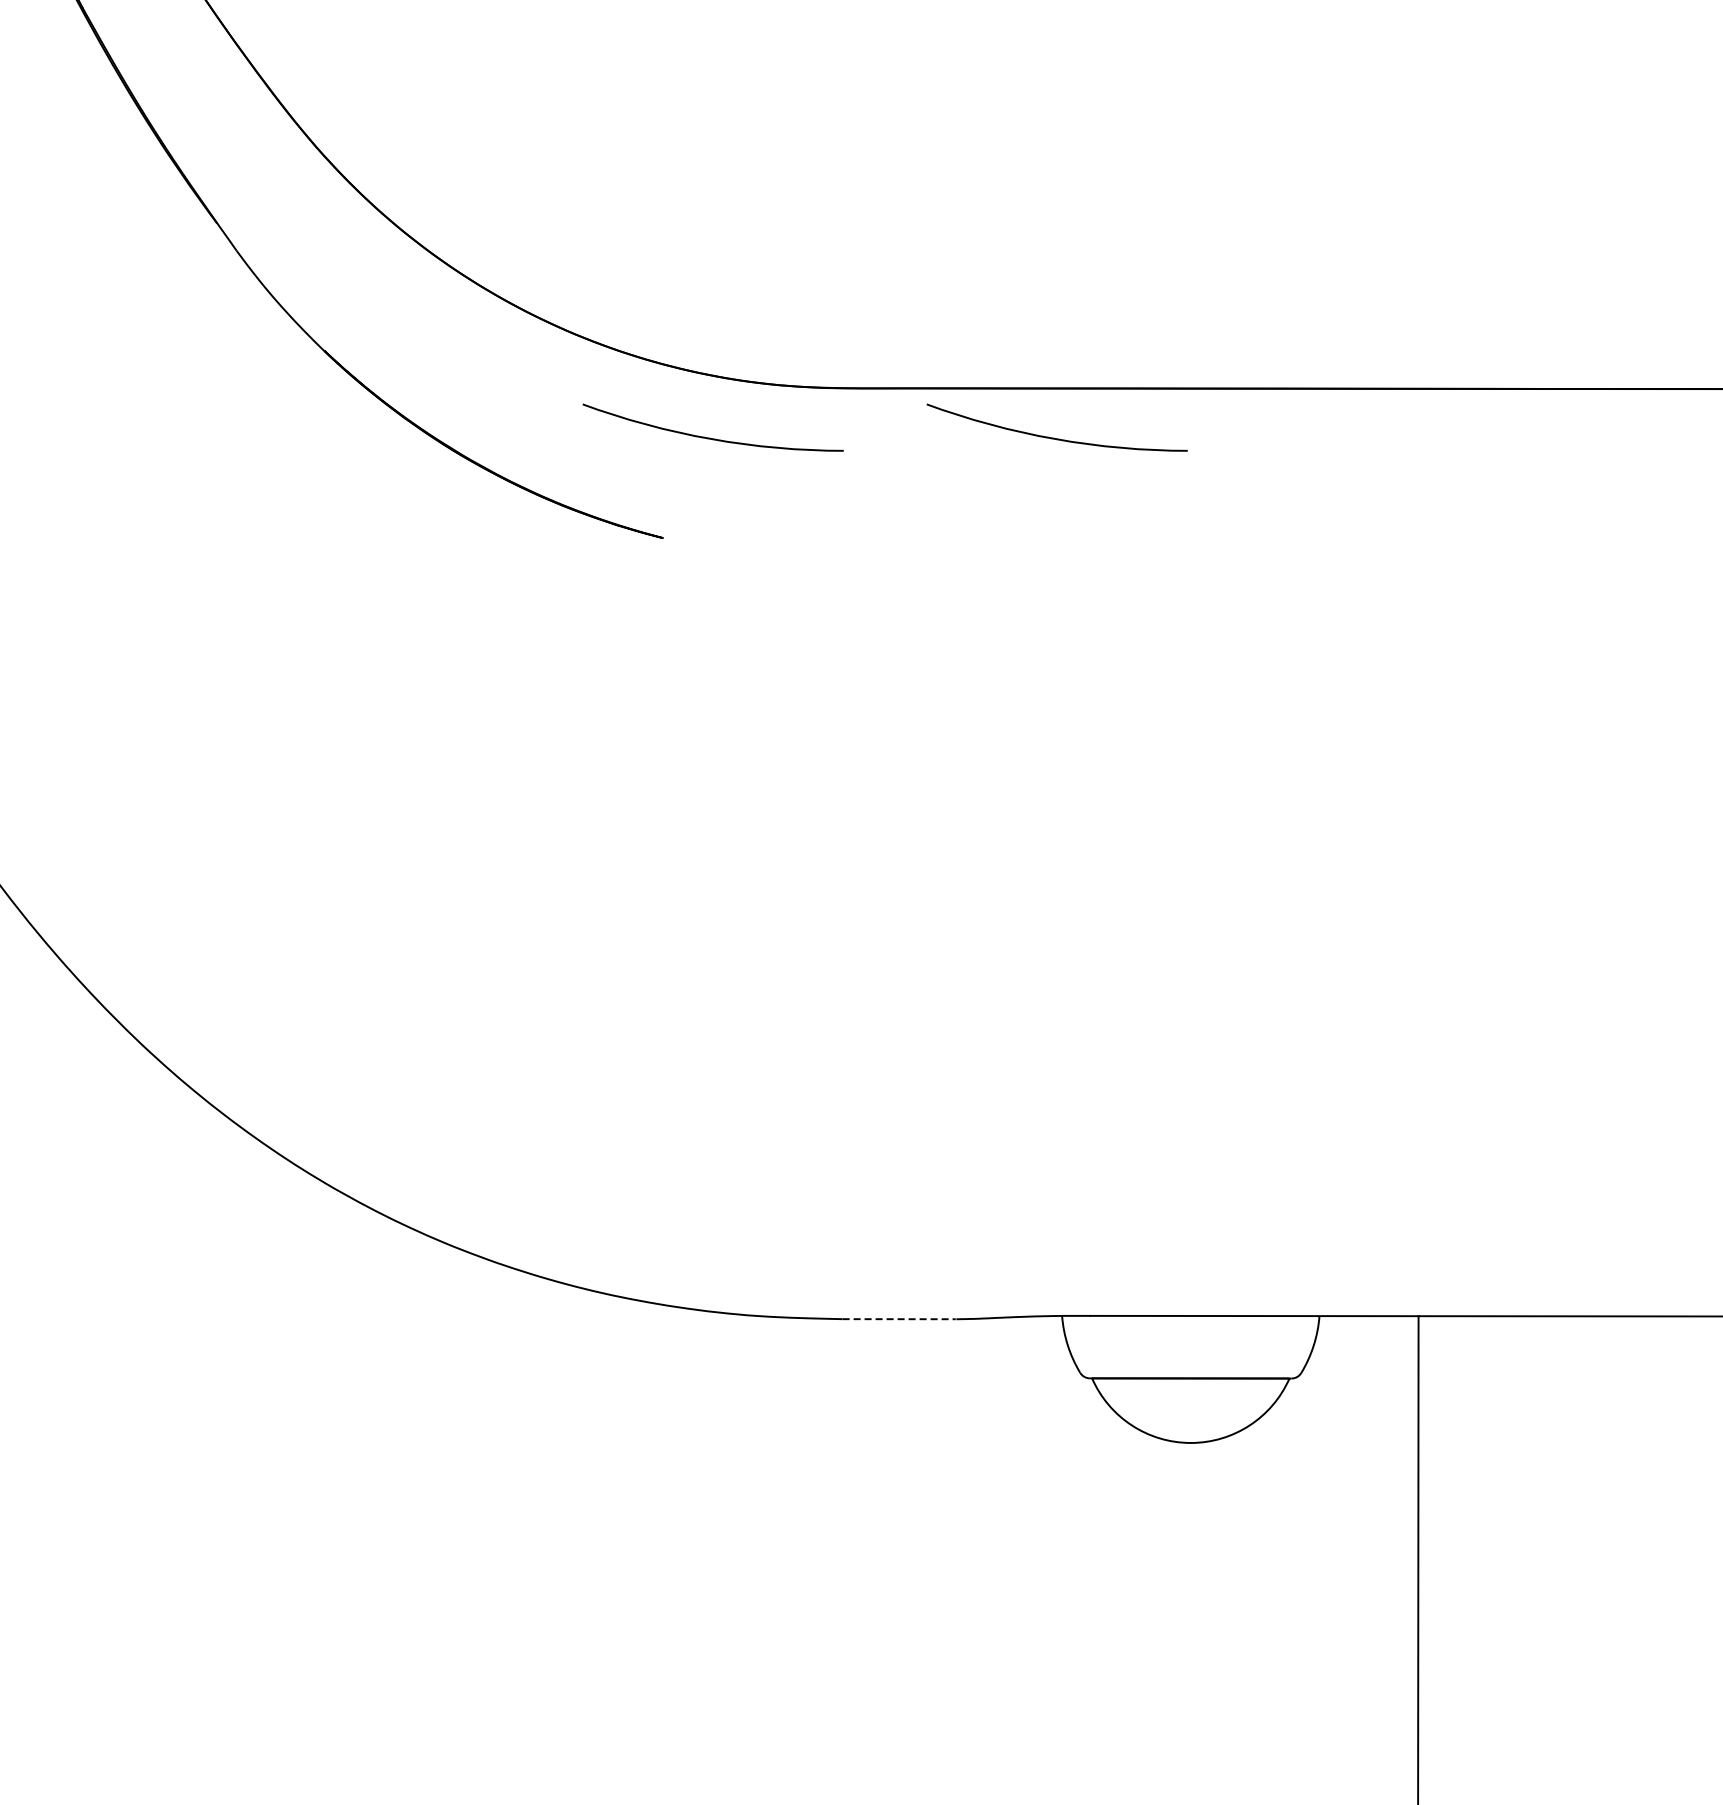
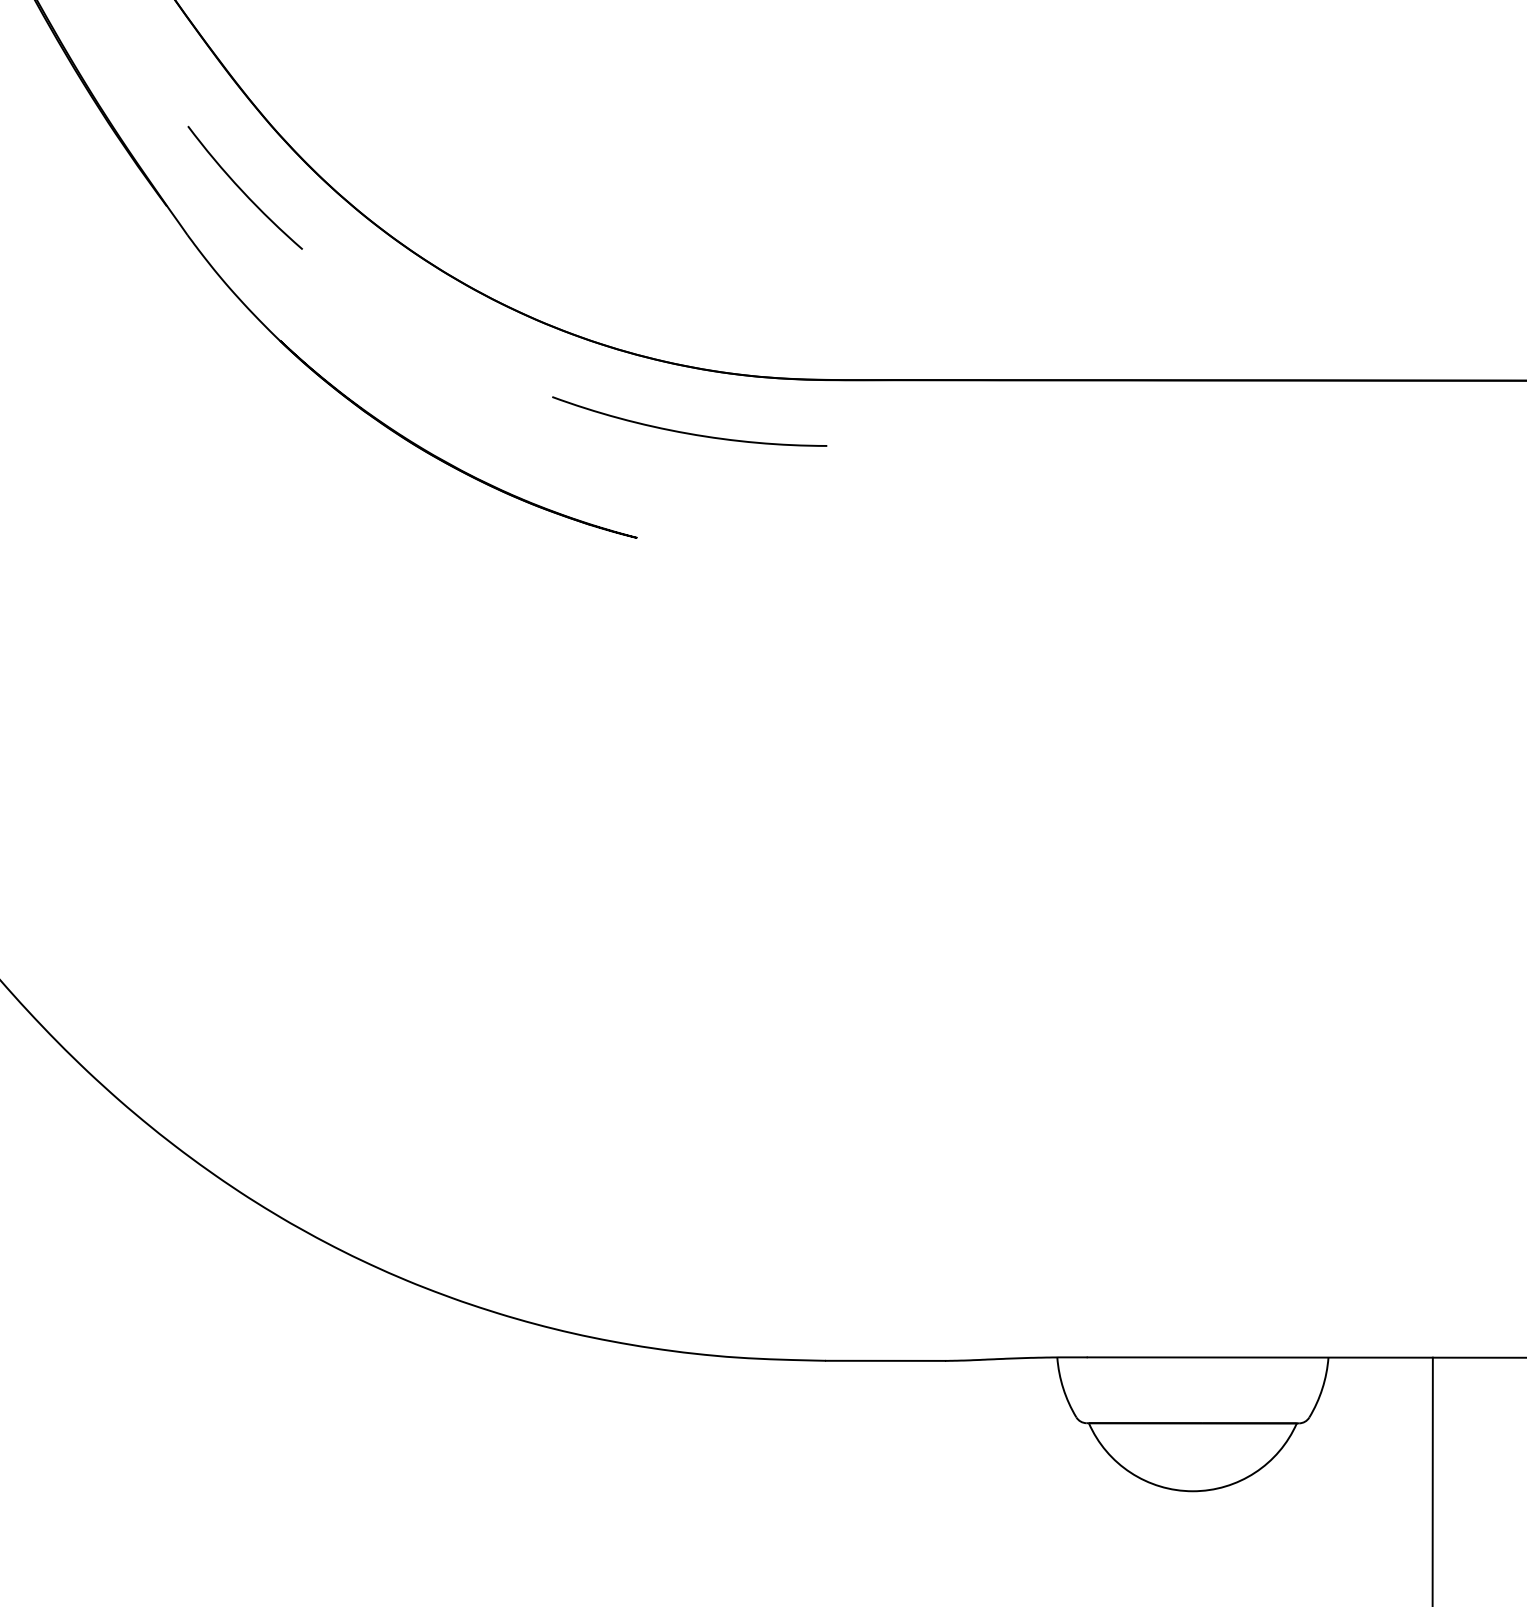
arc: (288, 207) -> (242, 189), added
arc: (1054, 437) -> (1049, 431), removed
line: (899, 1319) -> (885, 1361), dashed -> solid

